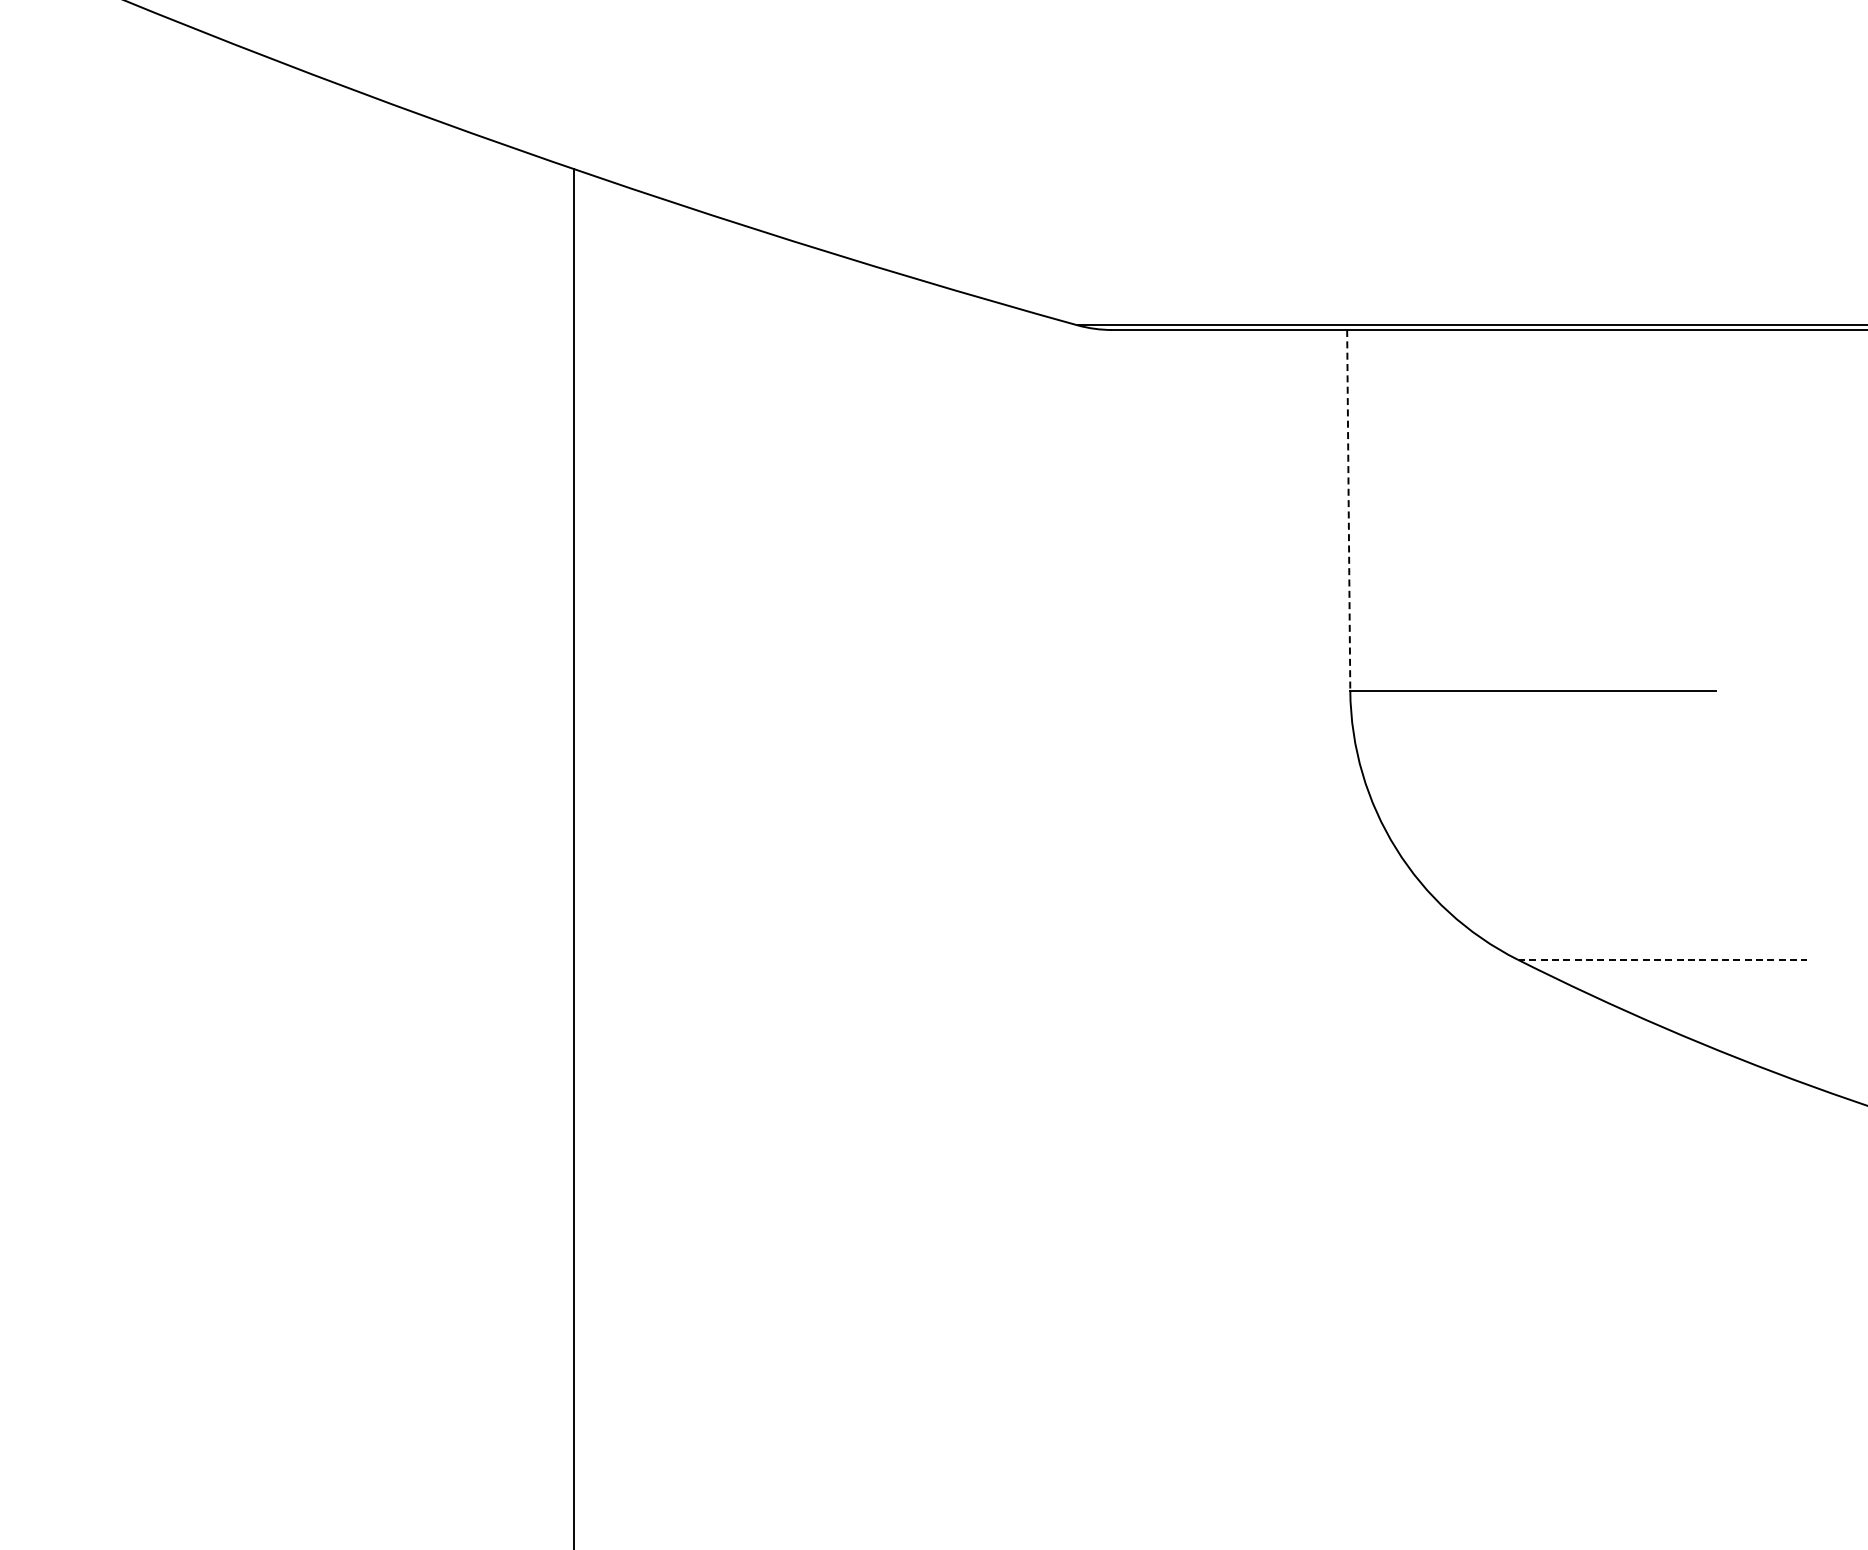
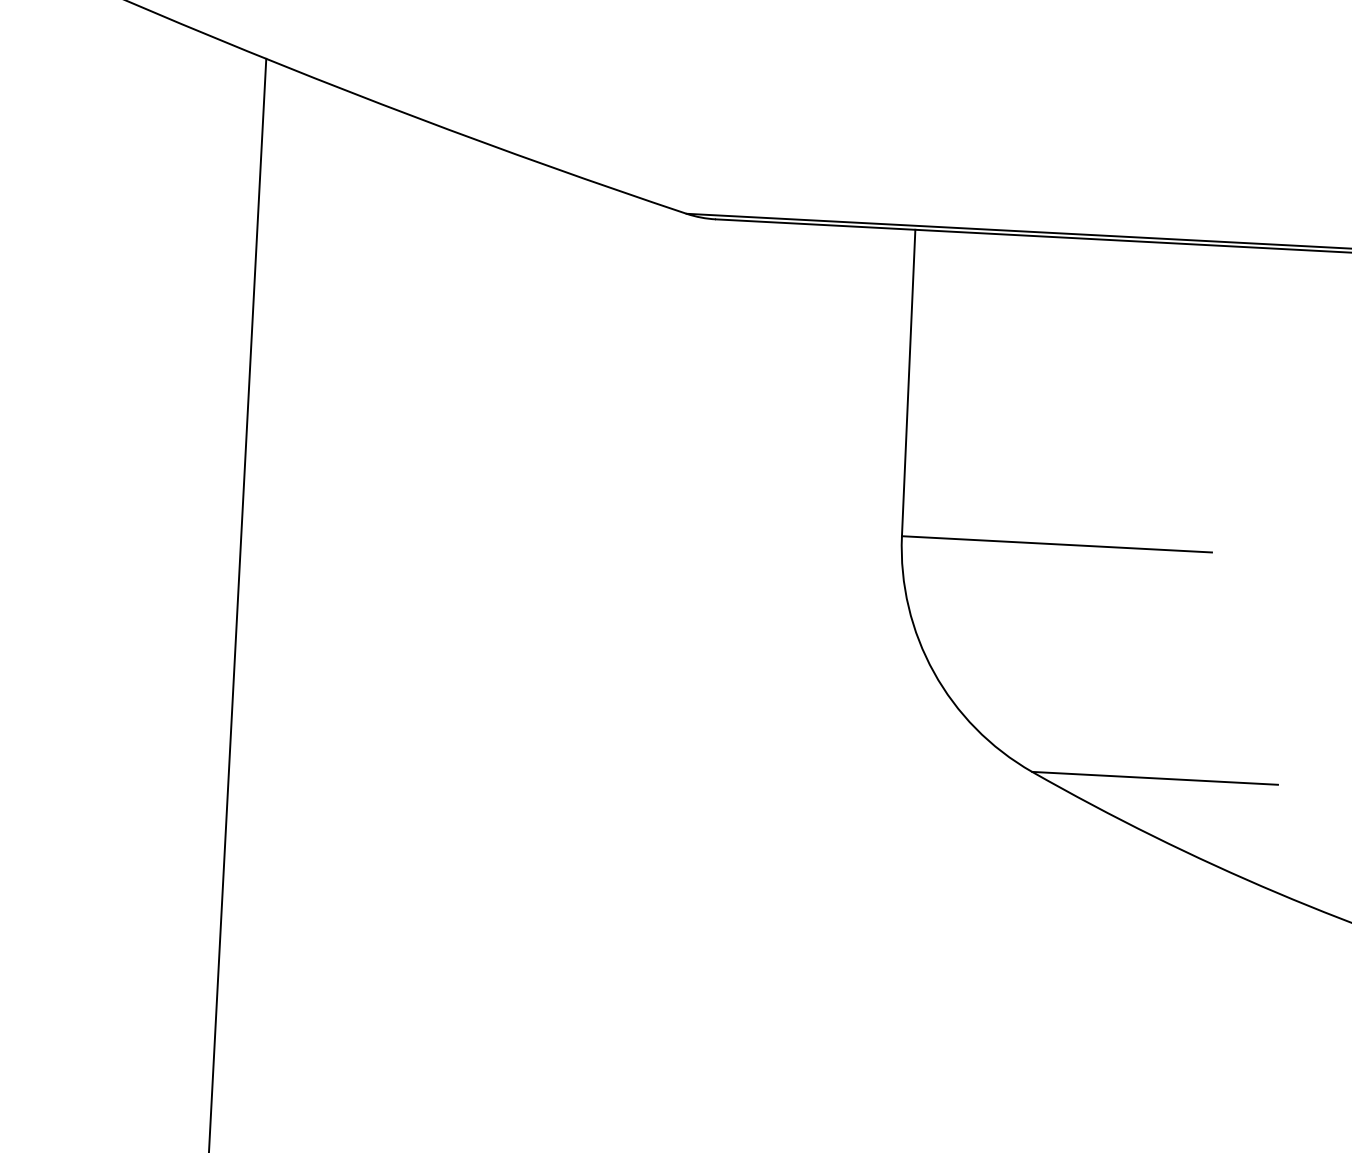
line: (1348, 510) -> (908, 383), dashed -> solid
line: (1662, 959) -> (1155, 778), dashed -> solid

